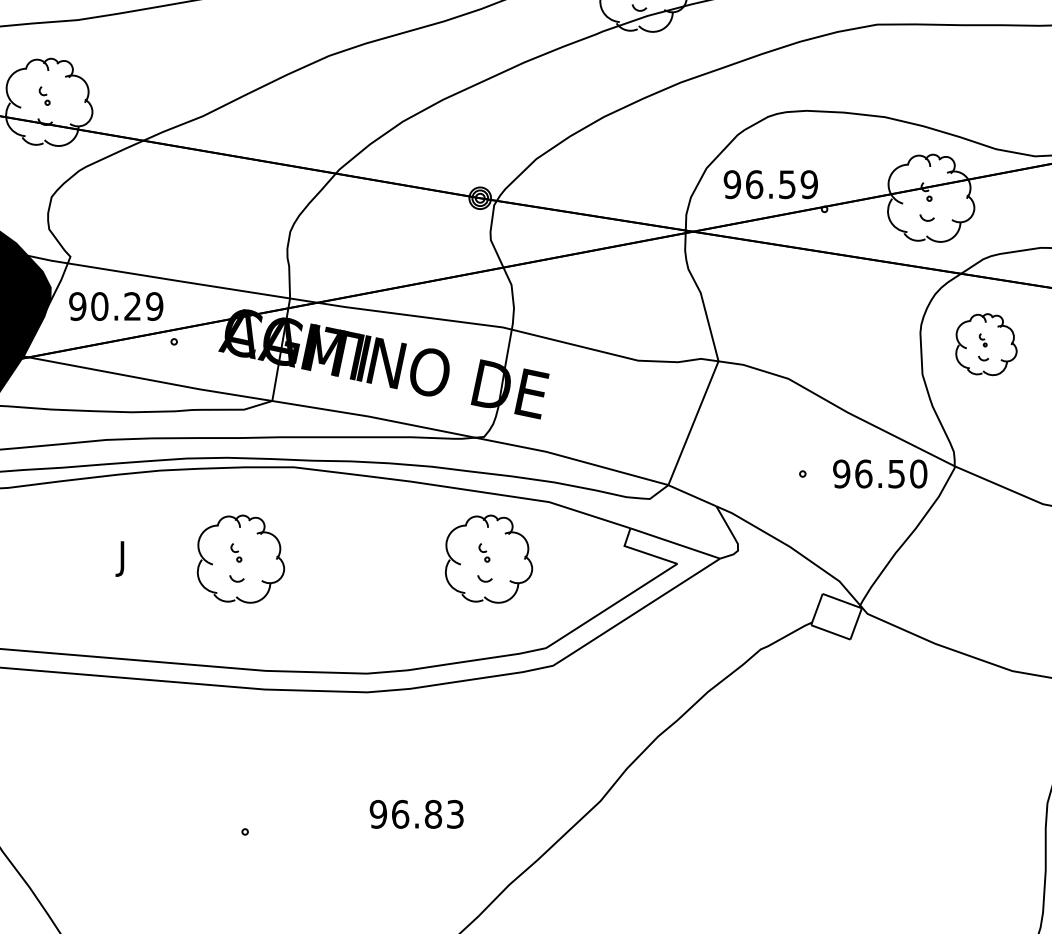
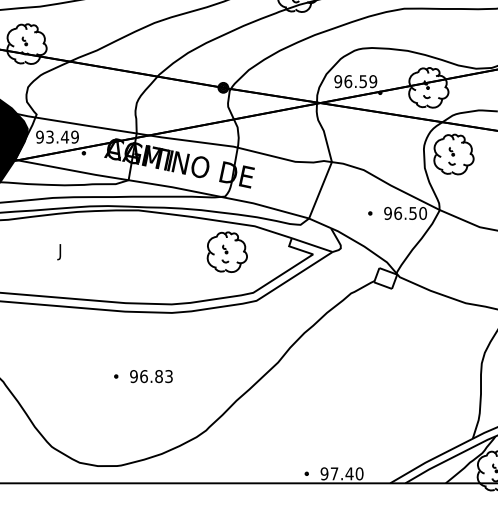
text: (116, 305) -> (57, 136), 90.29 -> 93.49
part: (985, 344) -> (453, 154), size x1.43
part: (239, 557) -> (113, 251), removed
text: (416, 814) -> (151, 376), moved

